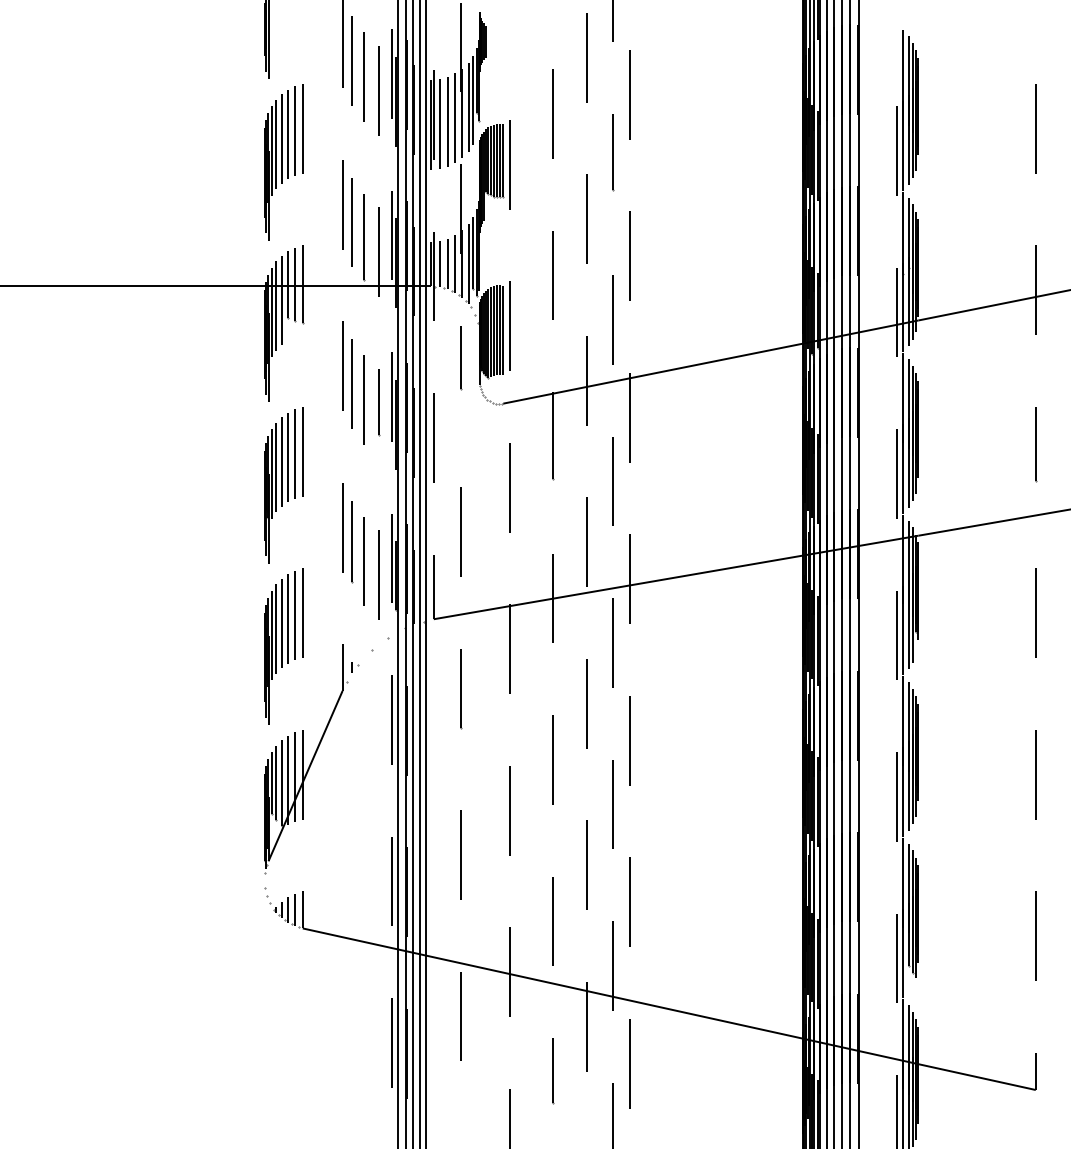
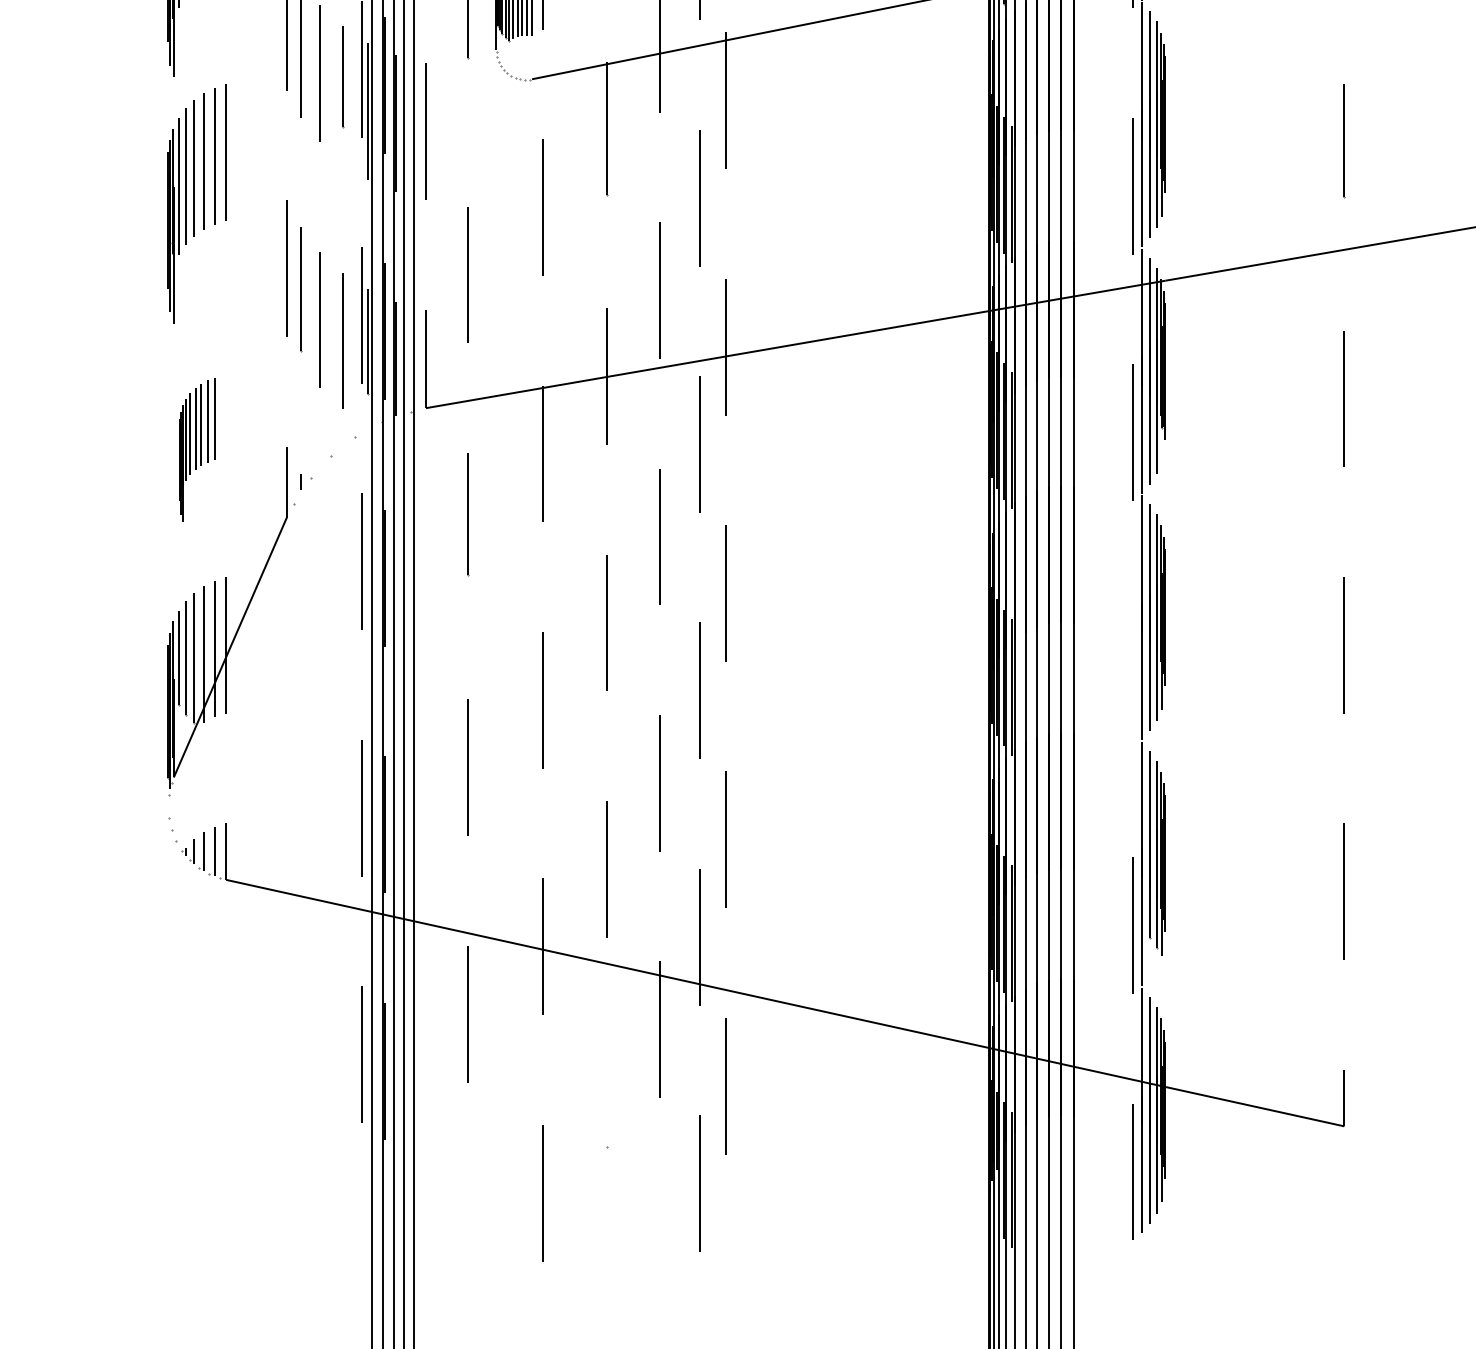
part: (283, 646) -> (196, 449), size x0.6
line: (897, 796) -> (1133, 678), removed
line: (552, 1070) -> (607, 1096), removed

